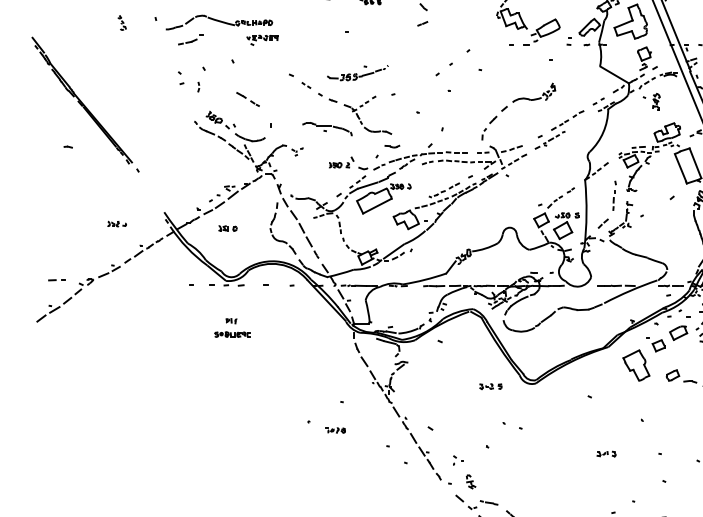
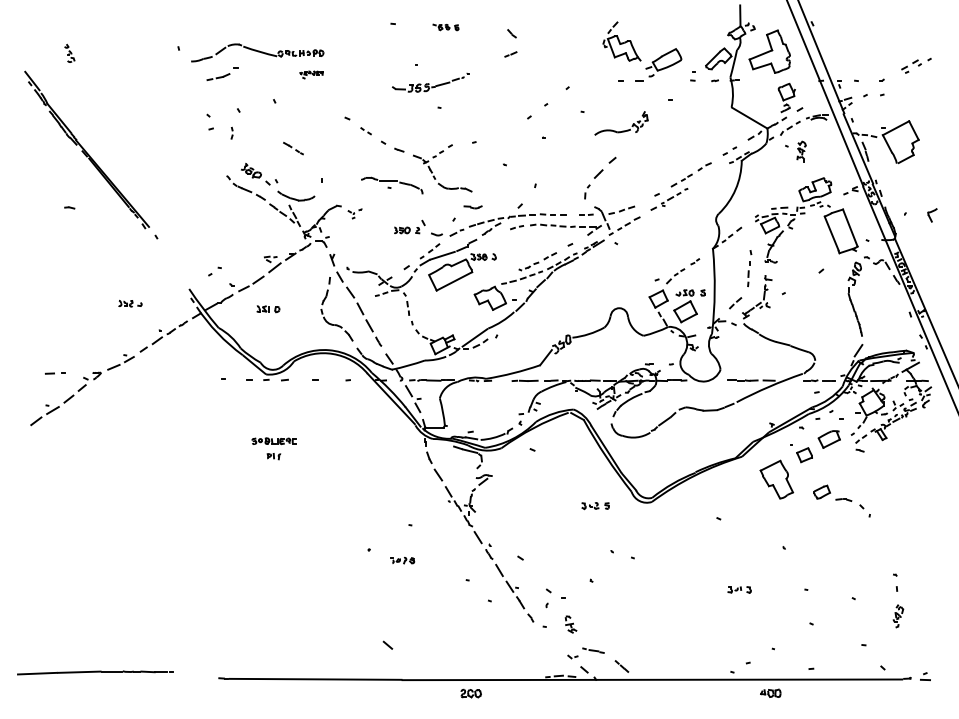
part: (121, 22) -> (69, 52), moved
part: (262, 39) -> (311, 74), size x0.6
part: (358, 72) -> (430, 82), moved
part: (534, 98) -> (622, 130), moved
part: (248, 99) -> (293, 148), size x0.7
part: (214, 198) -> (214, 271), moved
part: (231, 321) -> (273, 456), moved
part: (457, 460) -> (554, 597), size x1.6
line: (459, 497) -> (387, 644), moved

